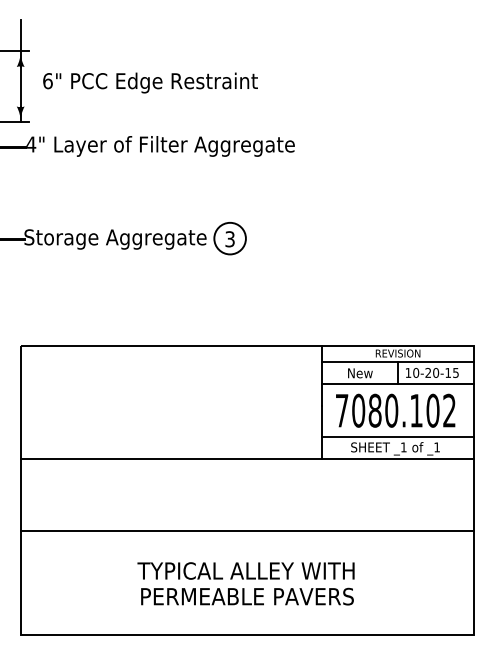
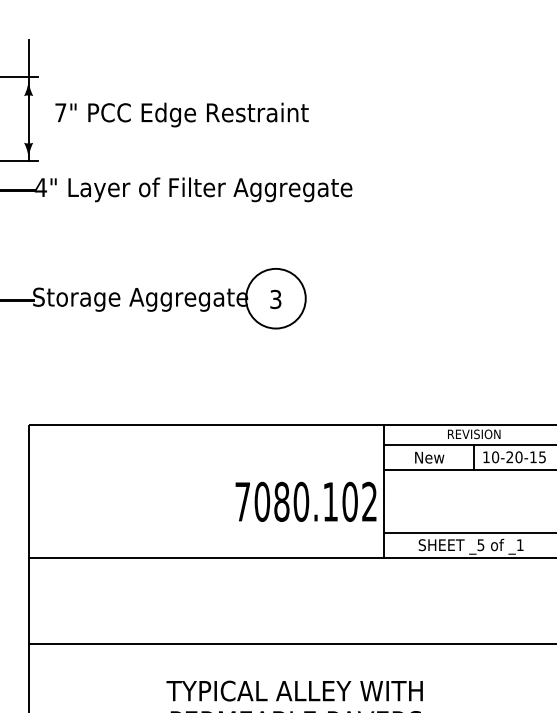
text: (47, 81) -> (60, 113), 6" -> 7"
circle: (229, 238) -> (275, 298), size x1.6
text: (395, 410) -> (305, 501), moved
text: (403, 447) -> (480, 545), _1 -> _5

